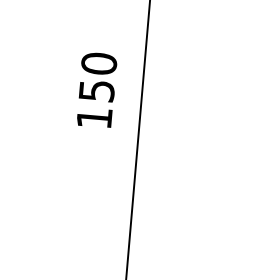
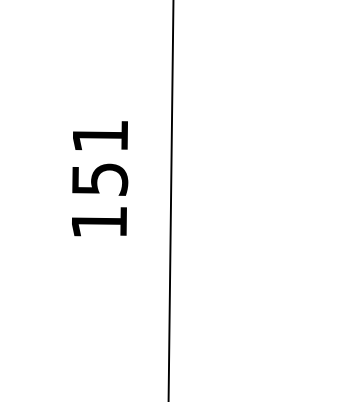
text: (99, 63) -> (100, 135), 150 -> 151

